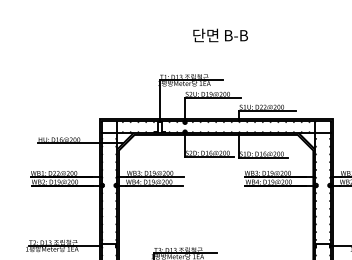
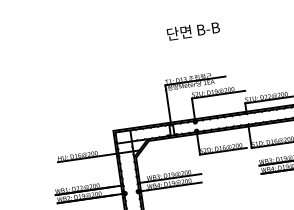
text: (220, 35) -> (193, 30), moved

